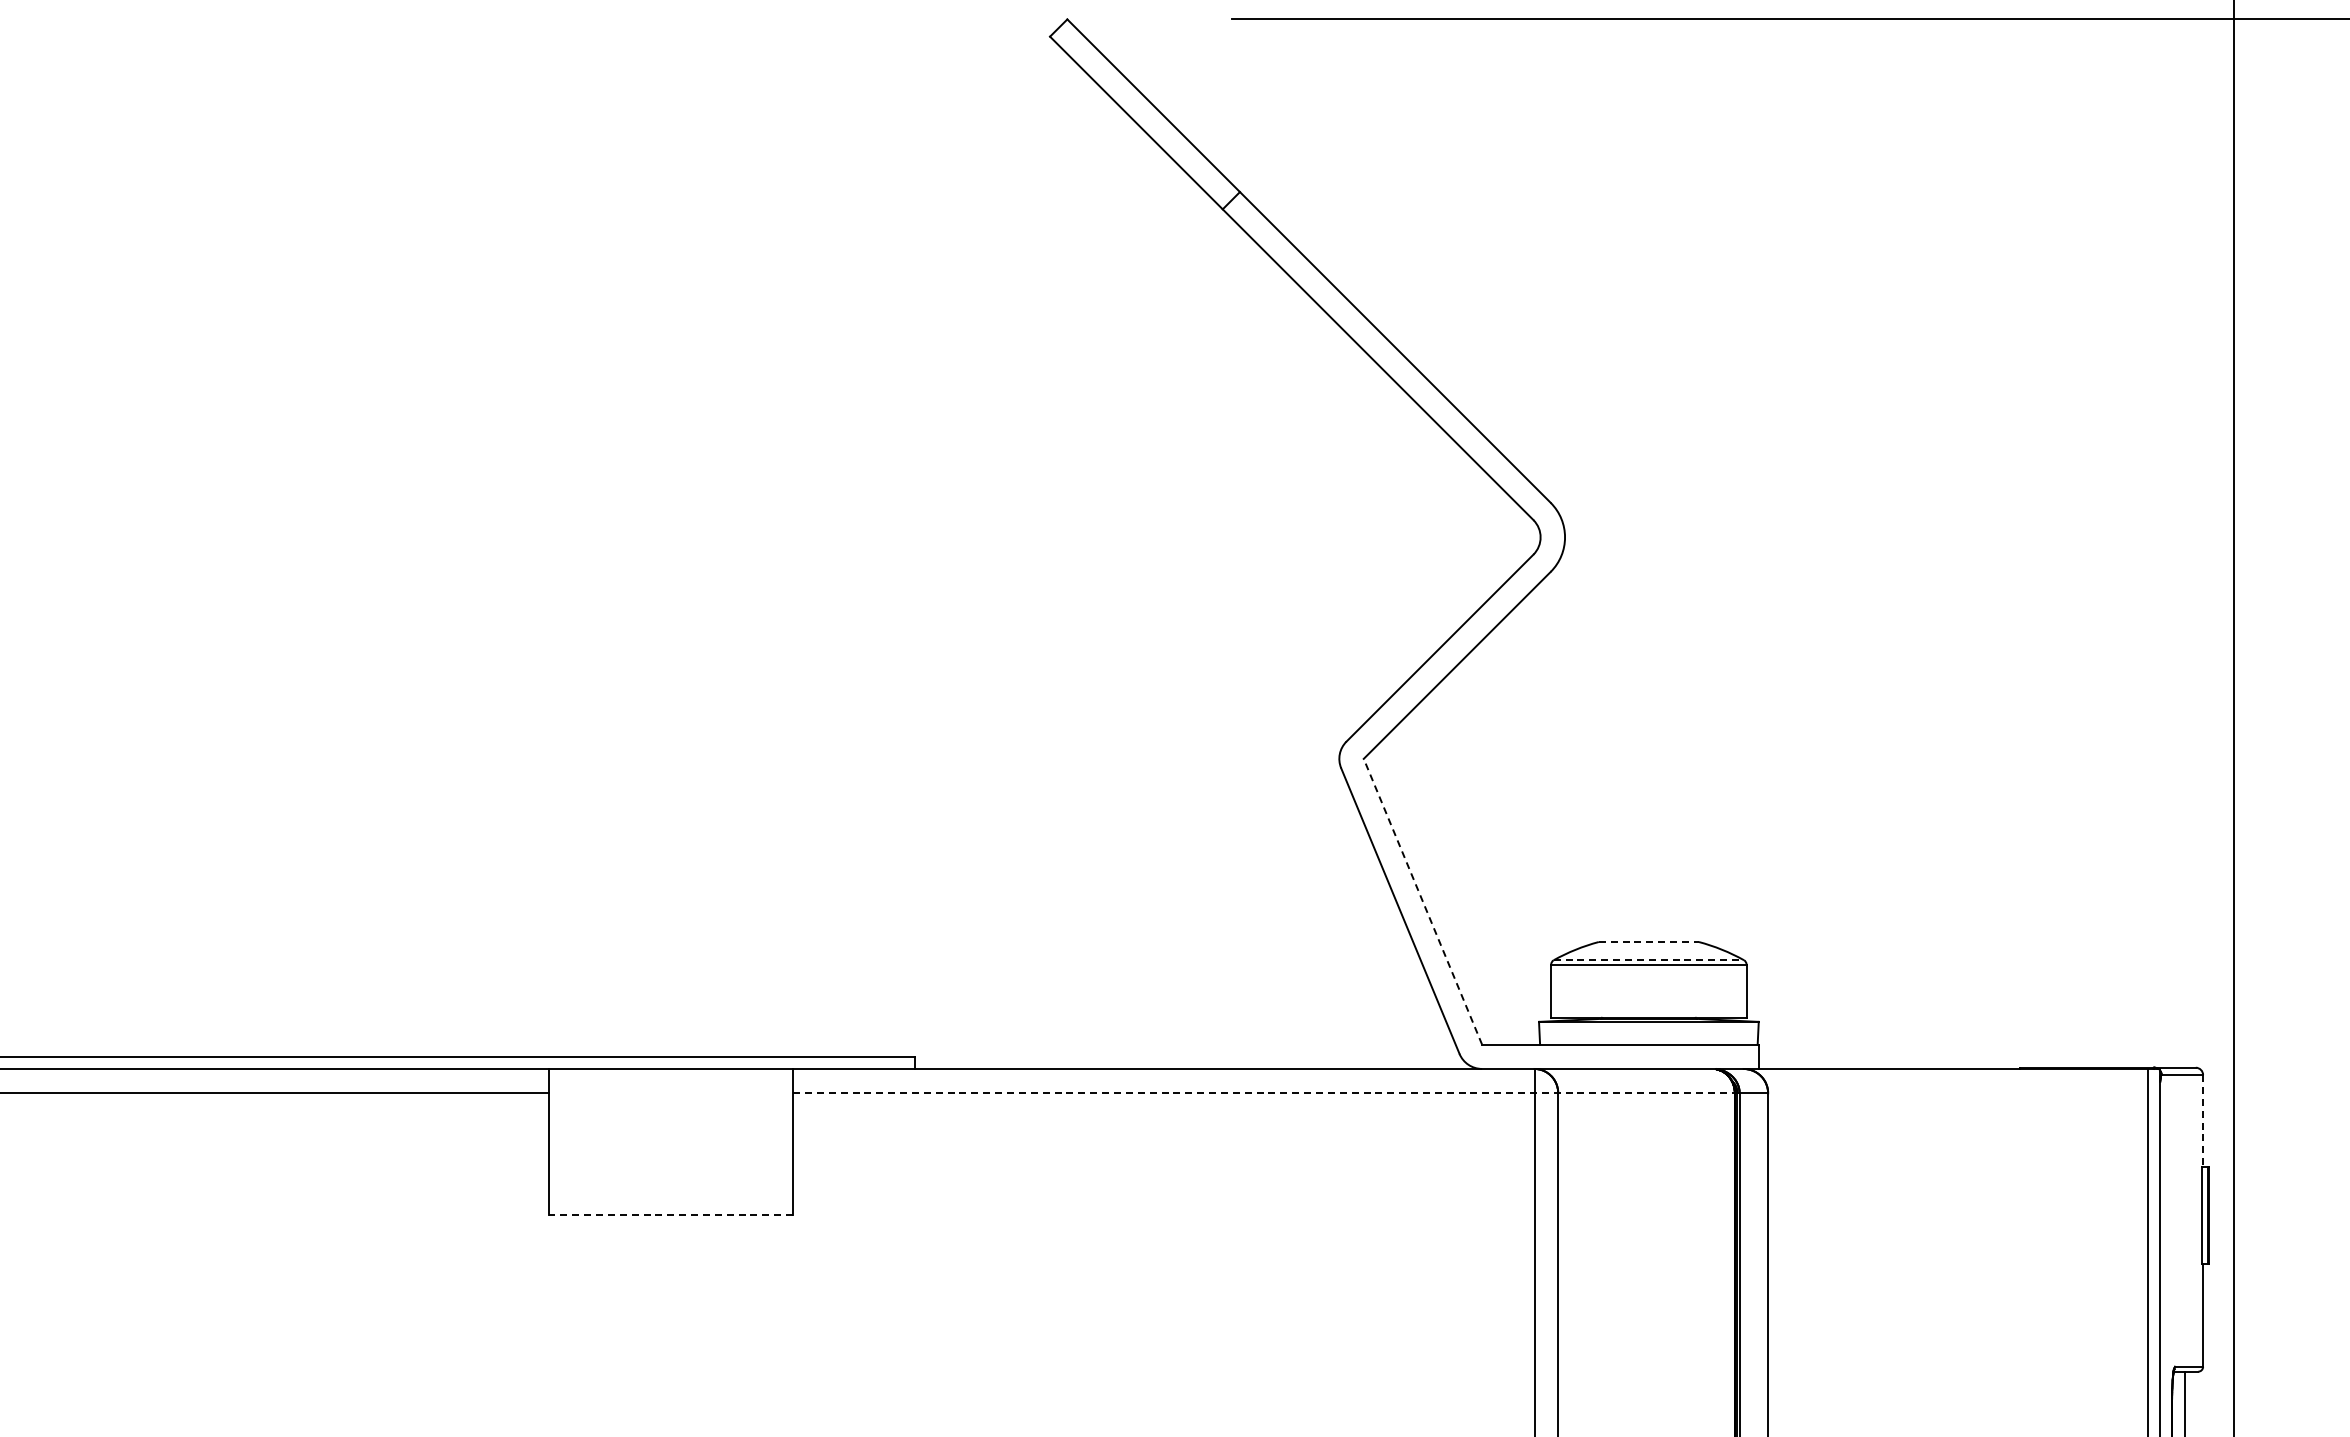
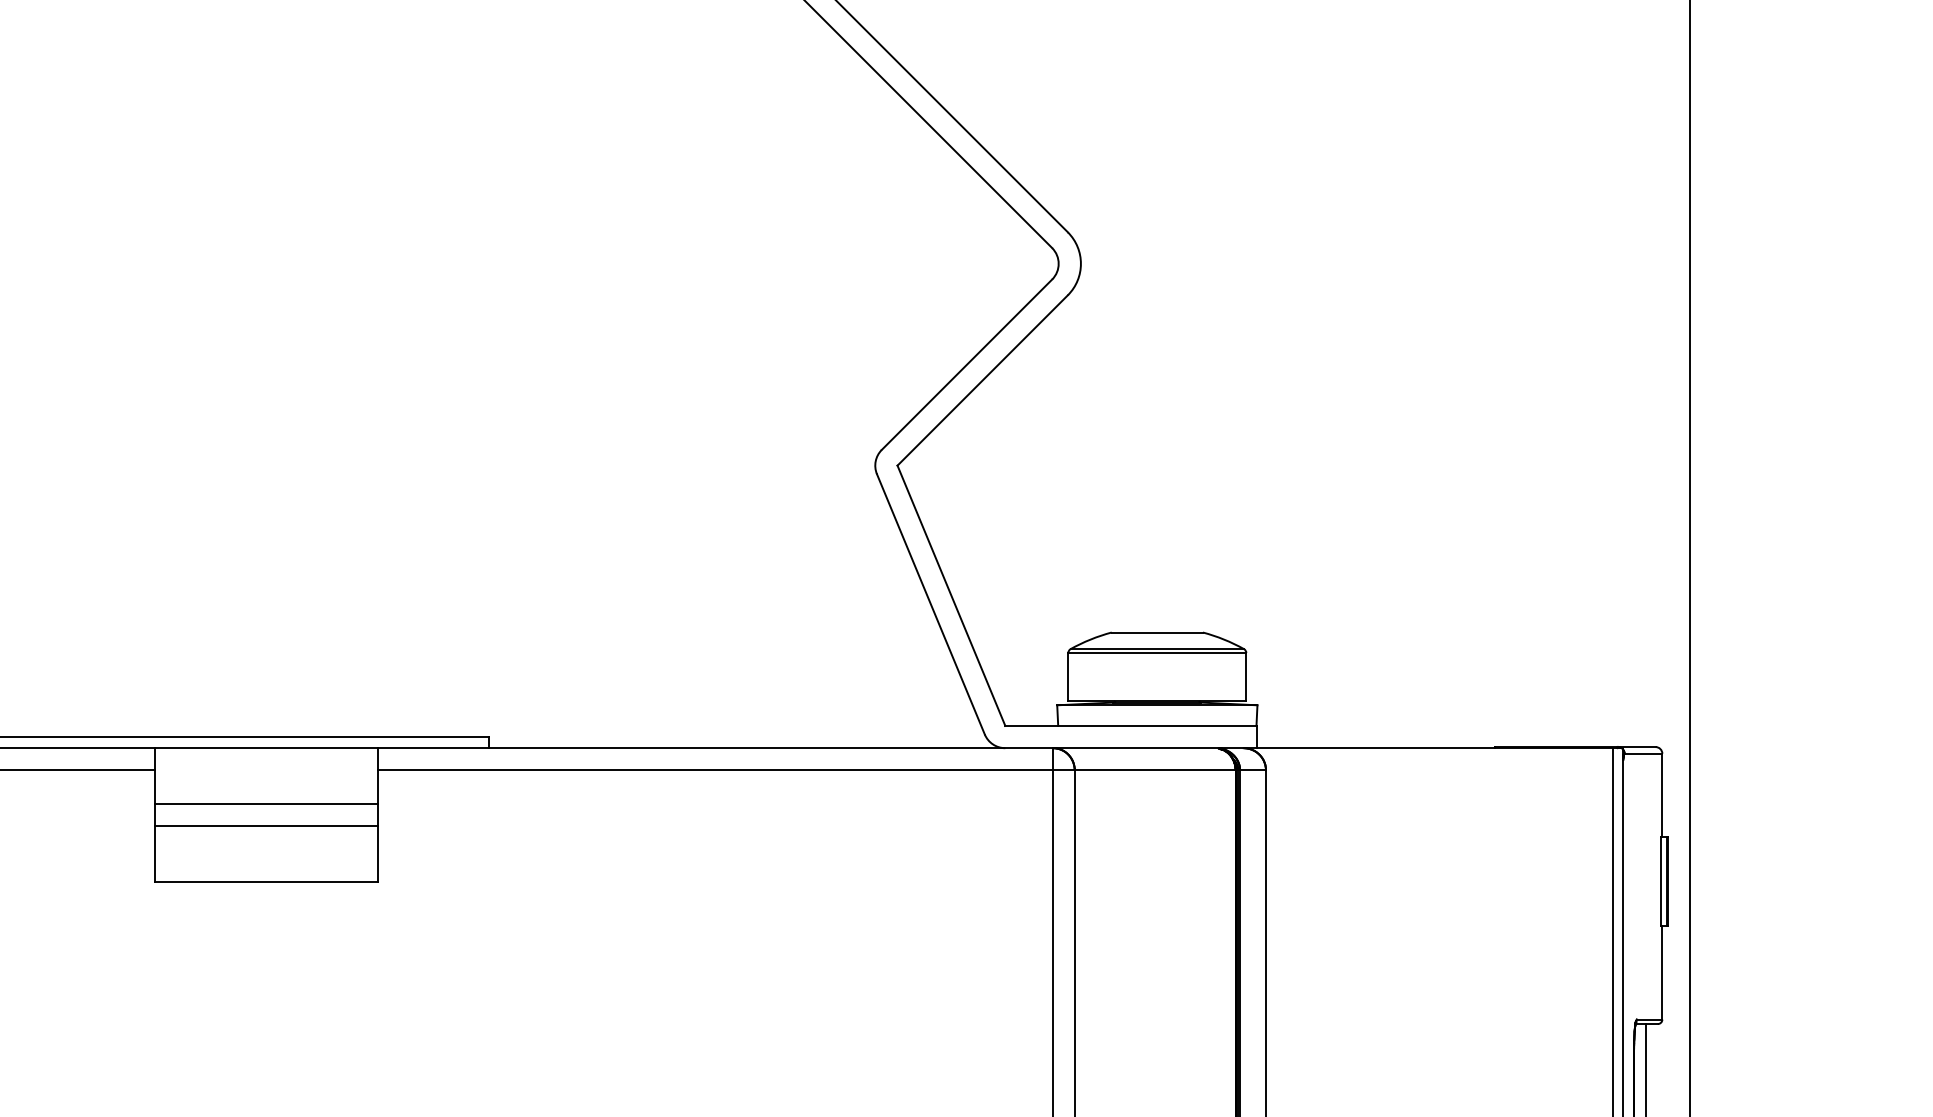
line: (1422, 901) -> (951, 595), dashed -> solid
line: (1649, 942) -> (1157, 632), dashed -> solid
line: (1649, 960) -> (1157, 649), dashed -> solid
line: (1264, 1093) -> (807, 770), dashed -> solid
line: (2203, 1120) -> (1662, 795), dashed -> solid
line: (670, 1130) -> (265, 804), added
line: (670, 1154) -> (265, 826), added
line: (670, 1215) -> (265, 881), dashed -> solid

